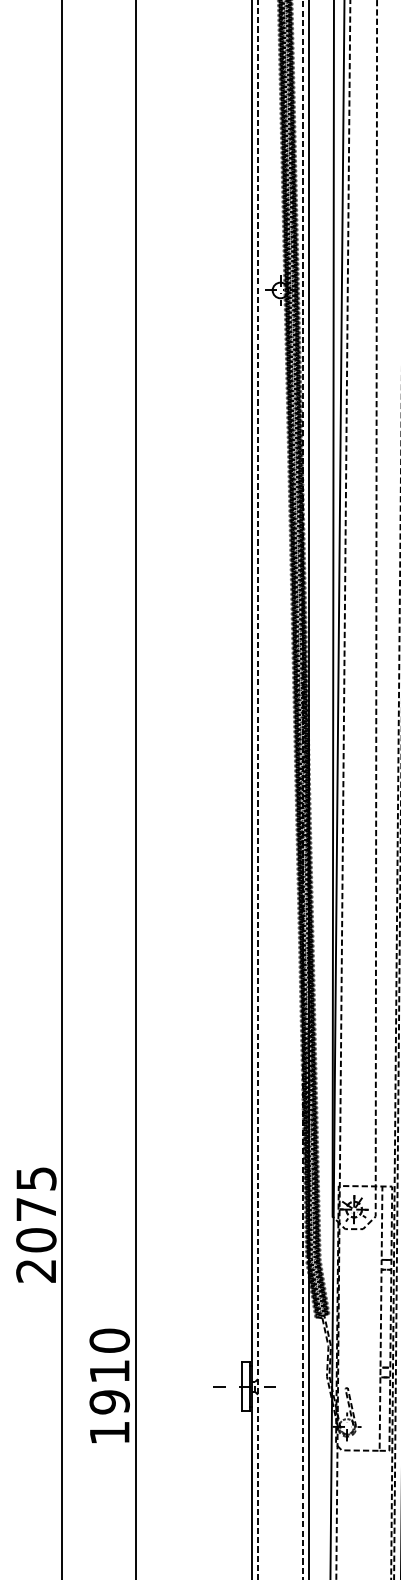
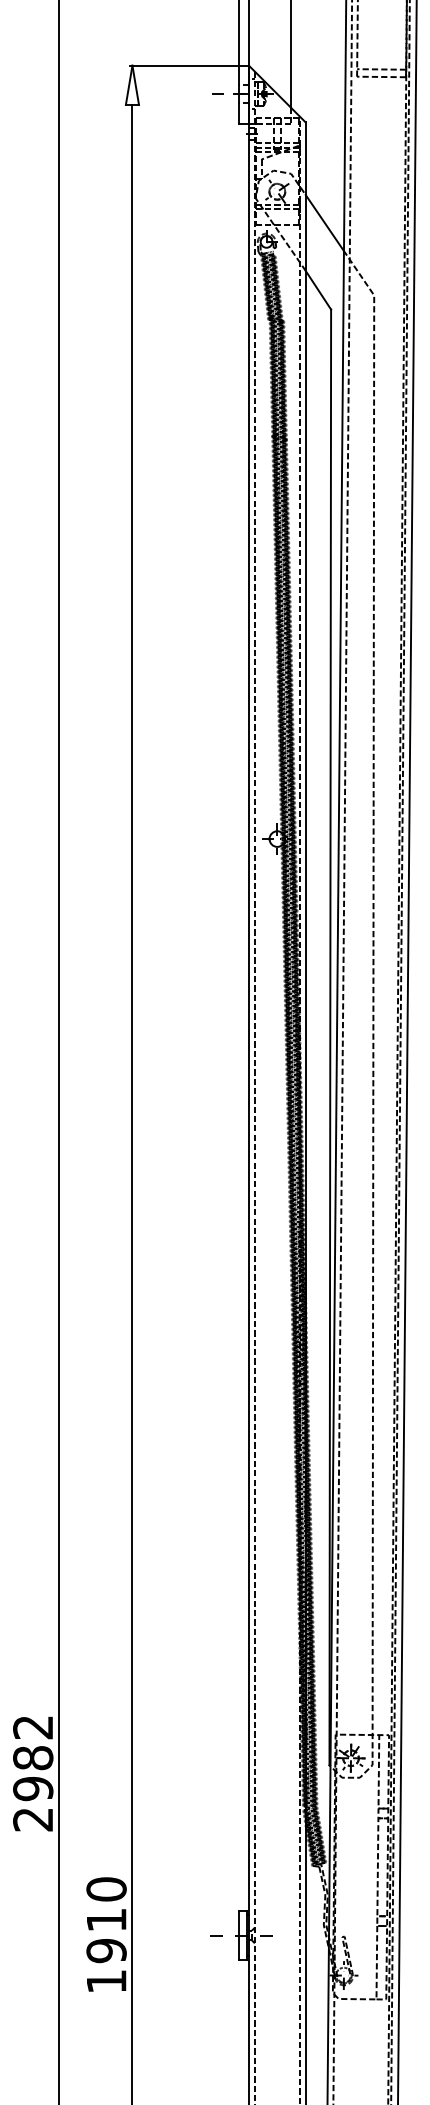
text: (36, 1209) -> (33, 1758), 2075 -> 2982

